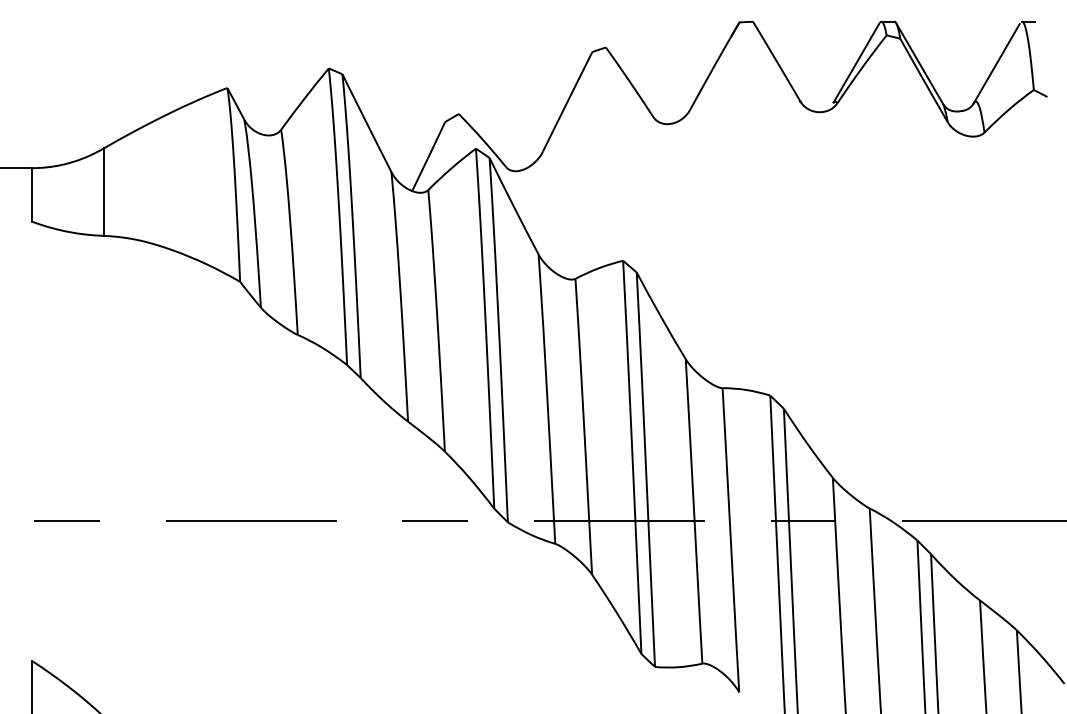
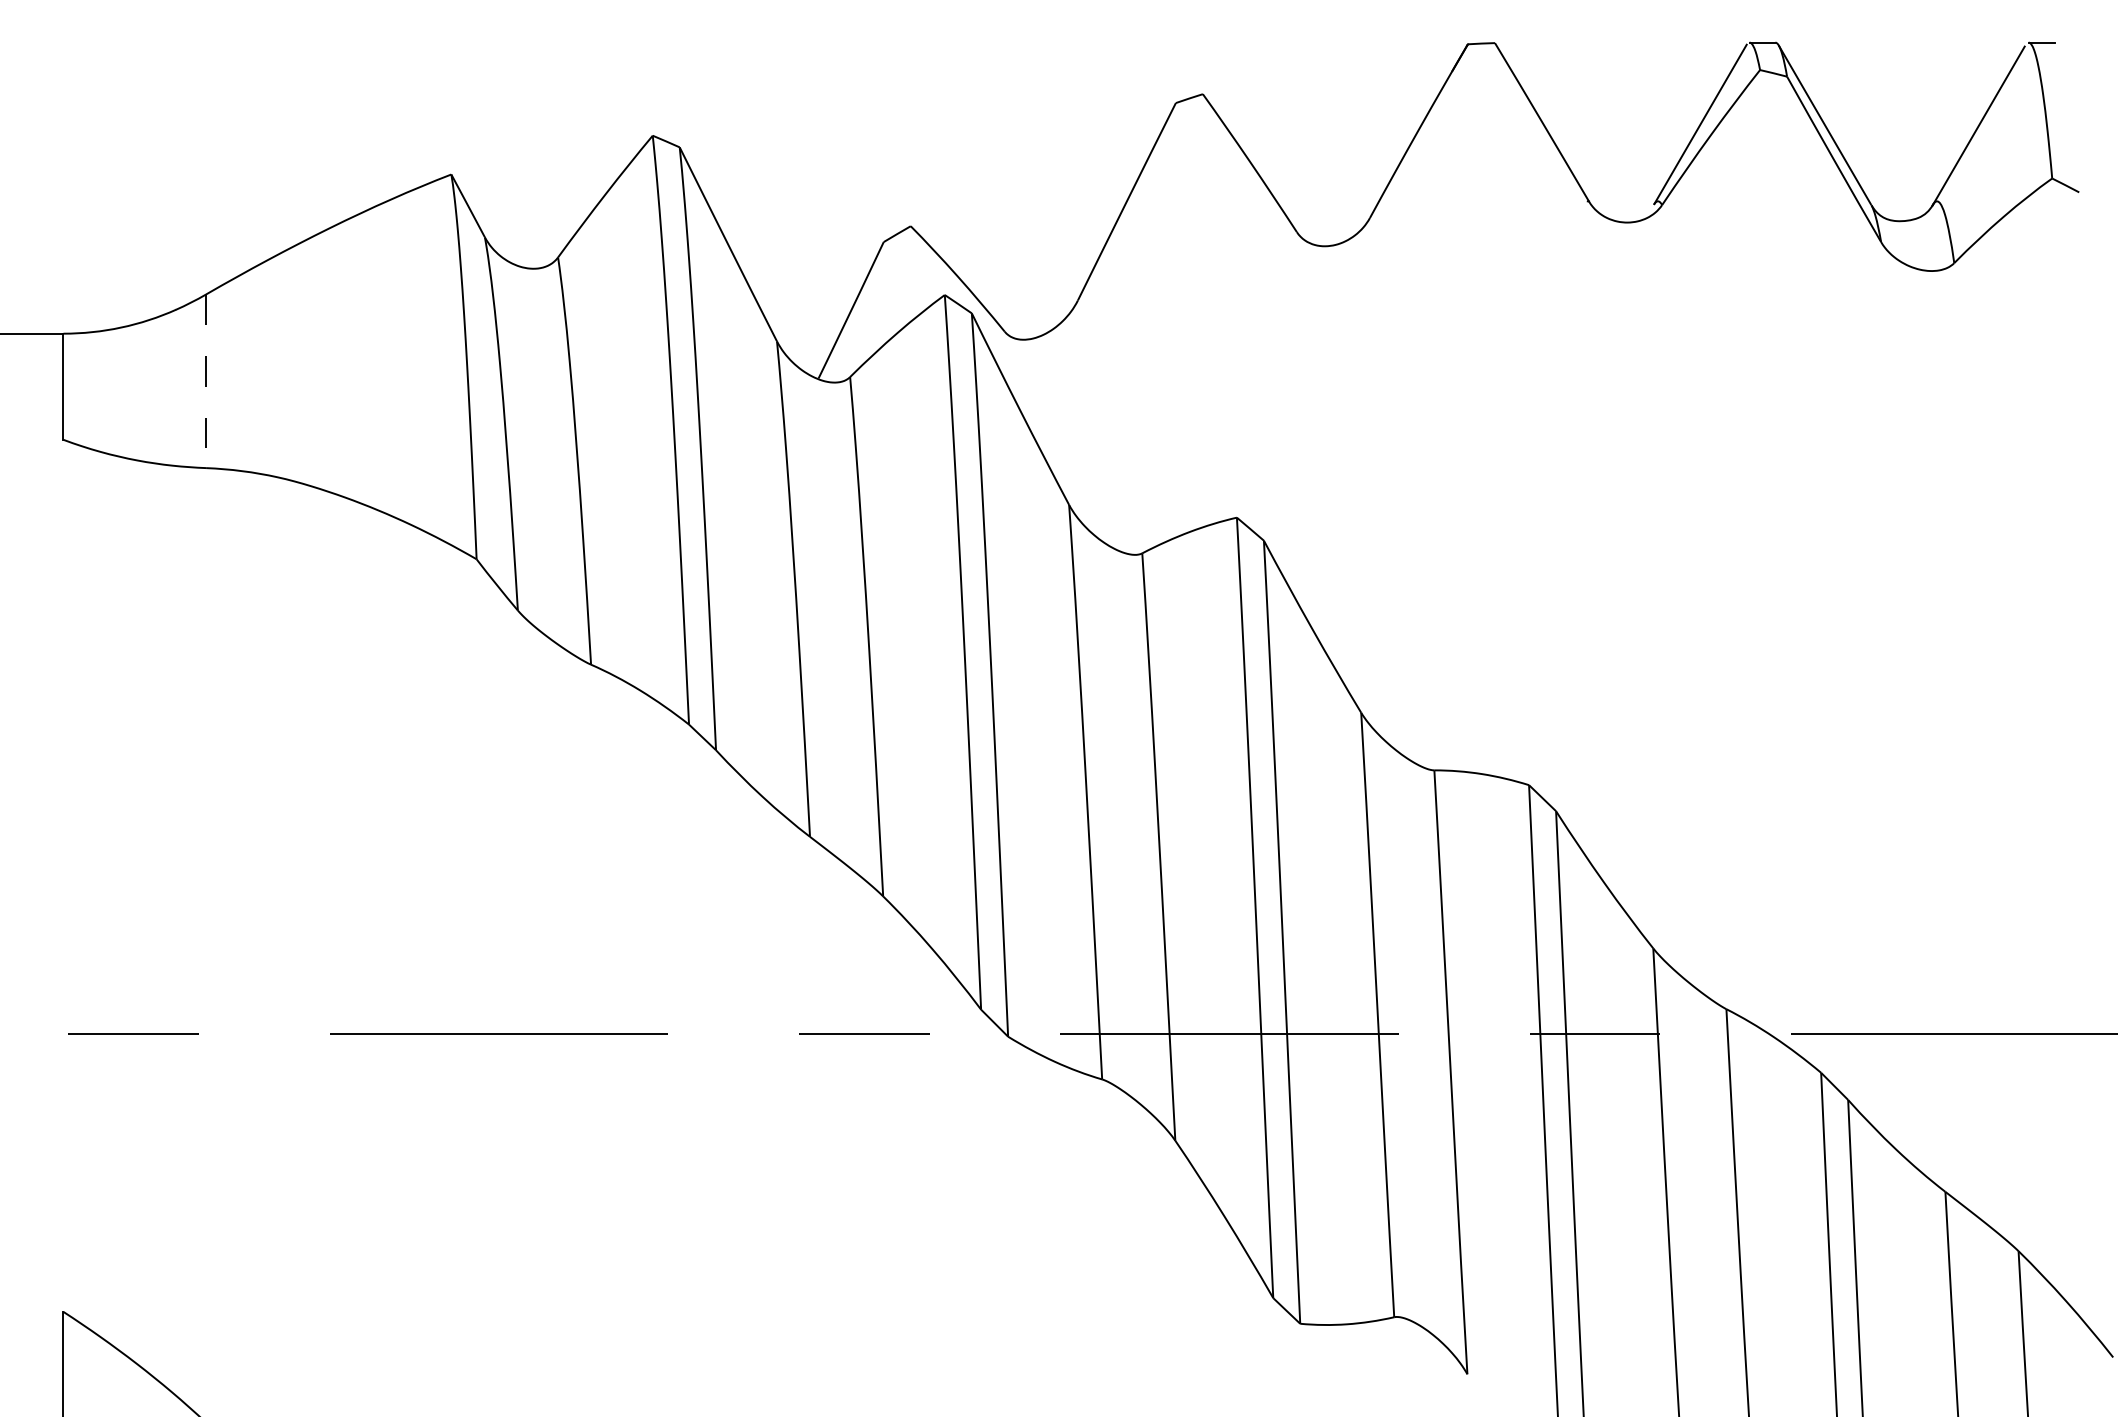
line: (103, 192) -> (205, 381), solid -> dashed

